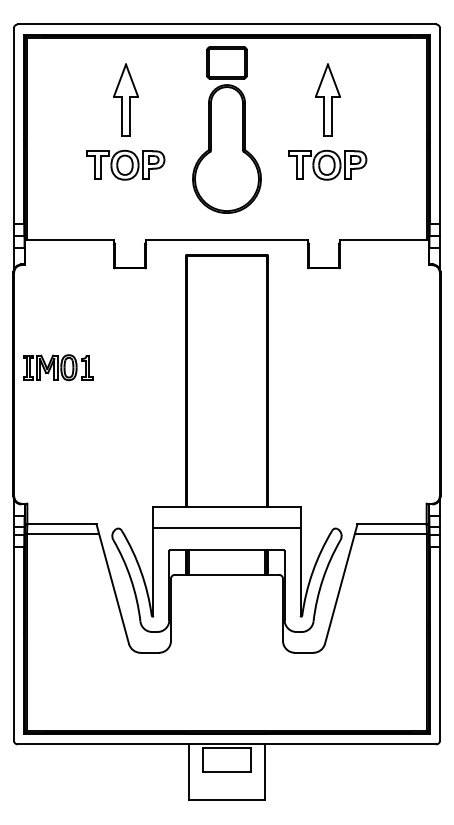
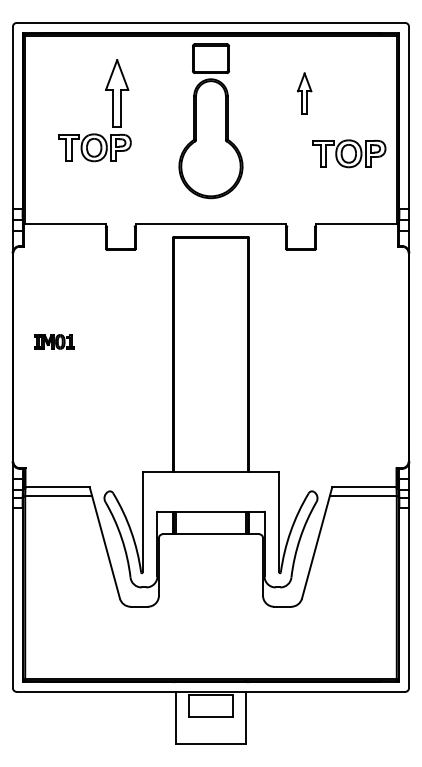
part: (327, 100) -> (304, 93), size x0.6
part: (125, 164) -> (94, 147), moved
part: (327, 164) -> (349, 153), moved
part: (58, 367) -> (54, 341), size x0.6
line: (226, 527) -> (210, 490), removed

